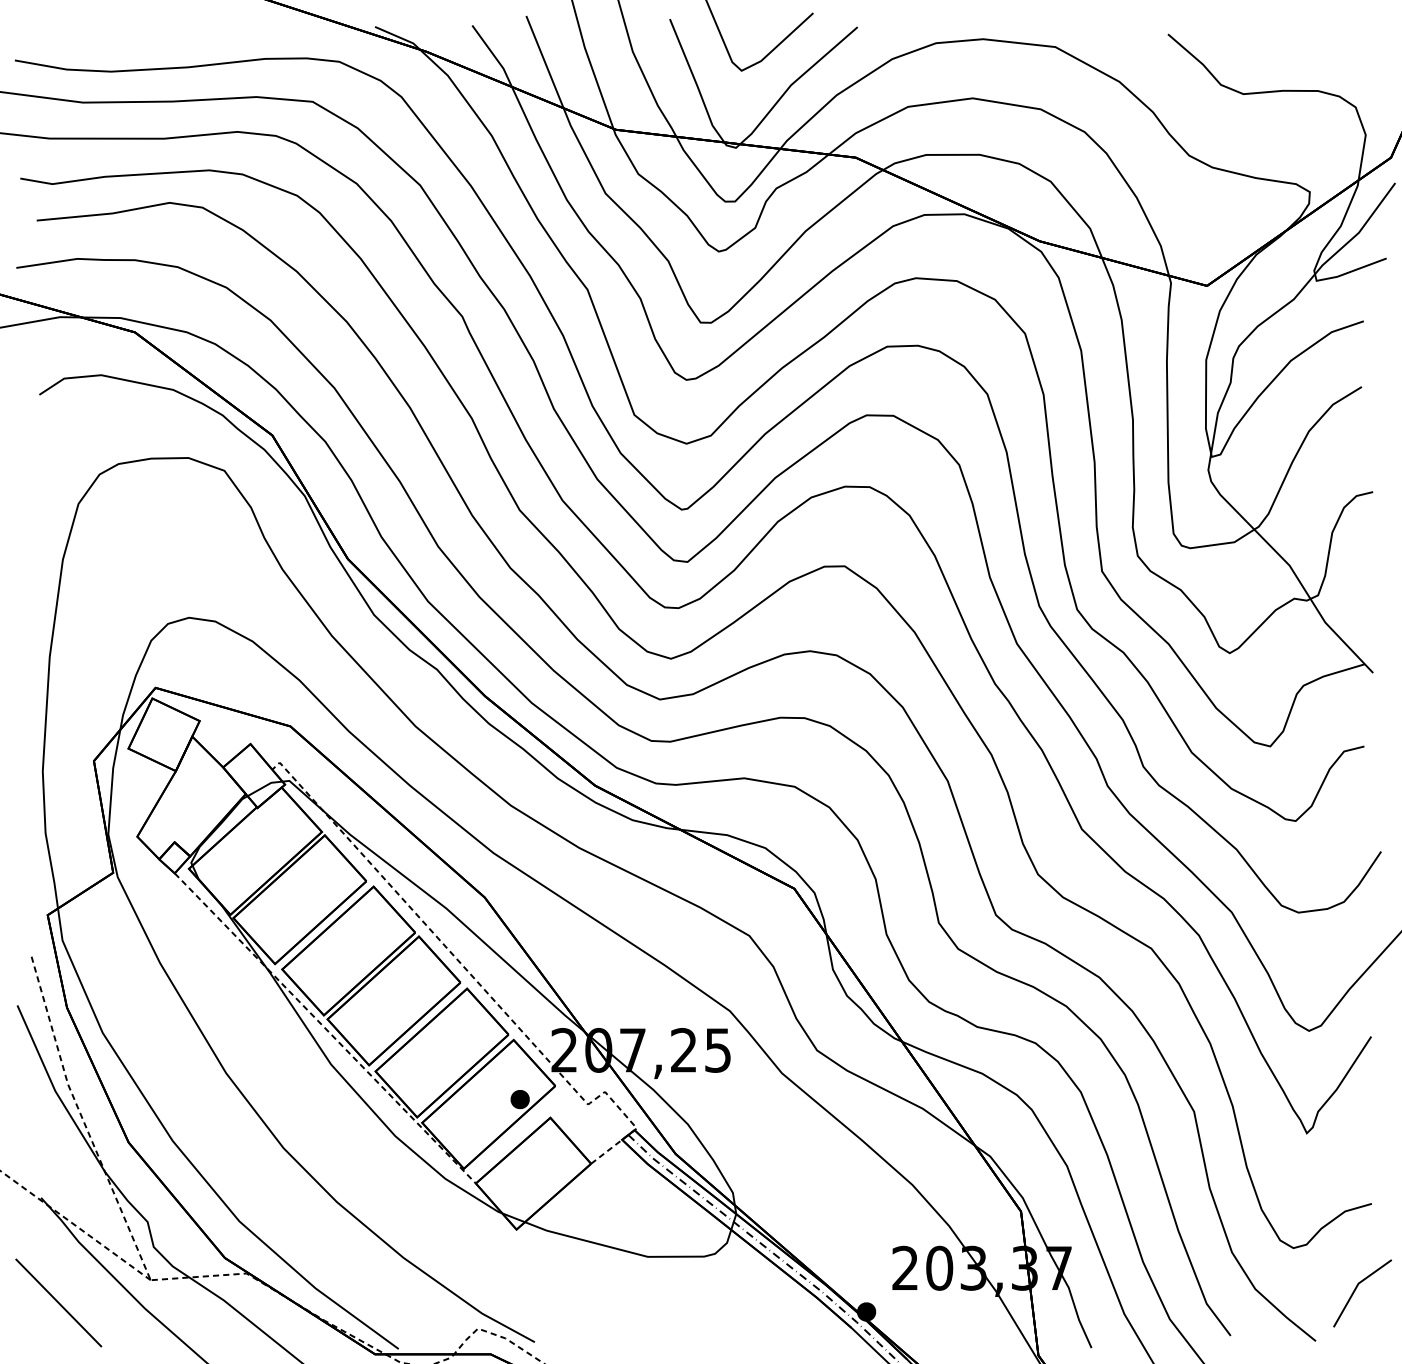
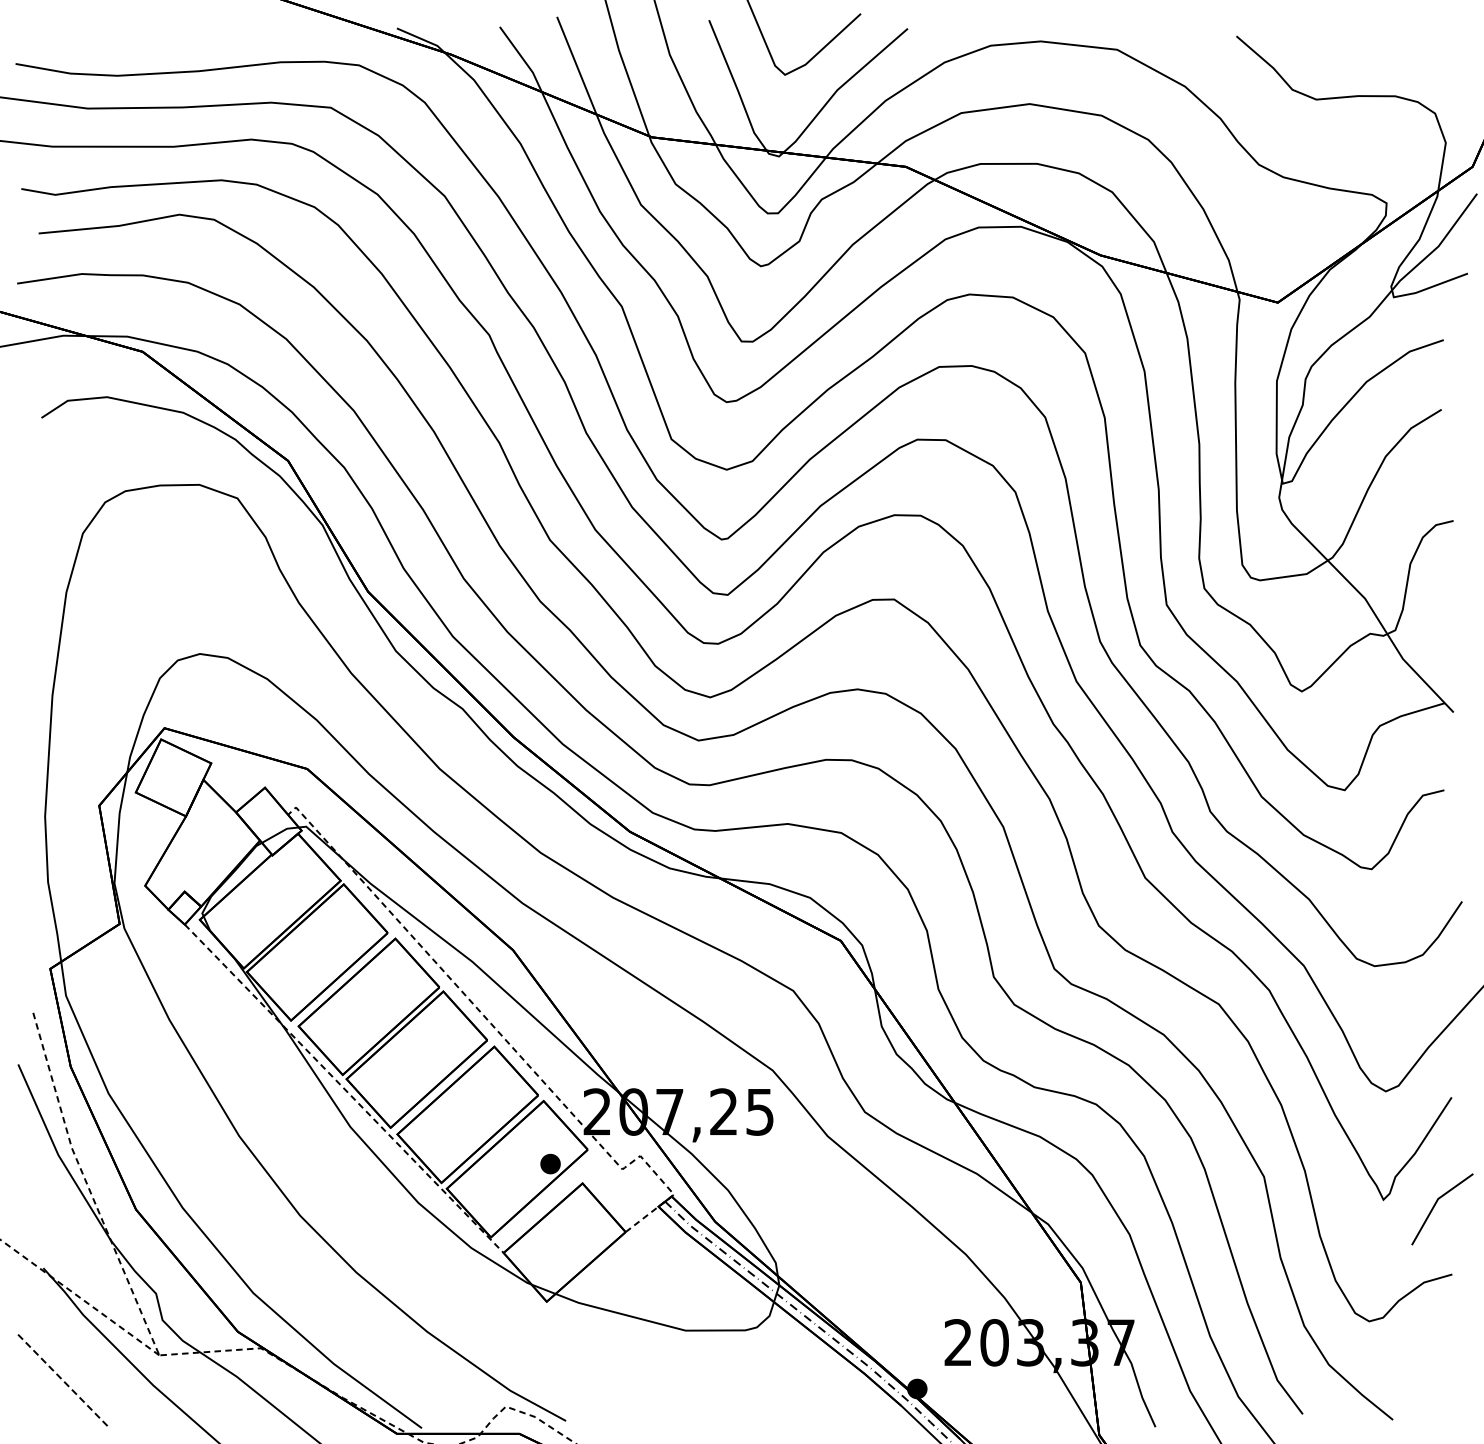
line: (1356, 1288) -> (1436, 1204), moved
line: (58, 1303) -> (61, 1379), solid -> dashed

